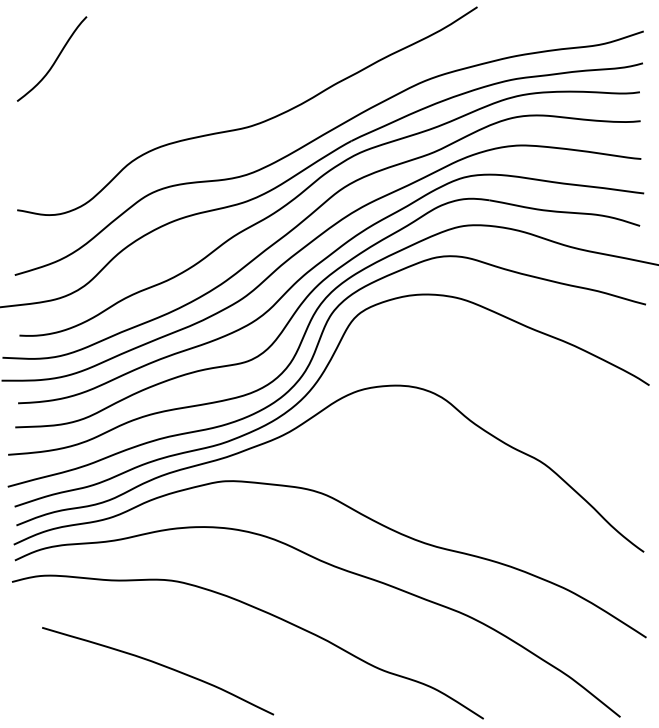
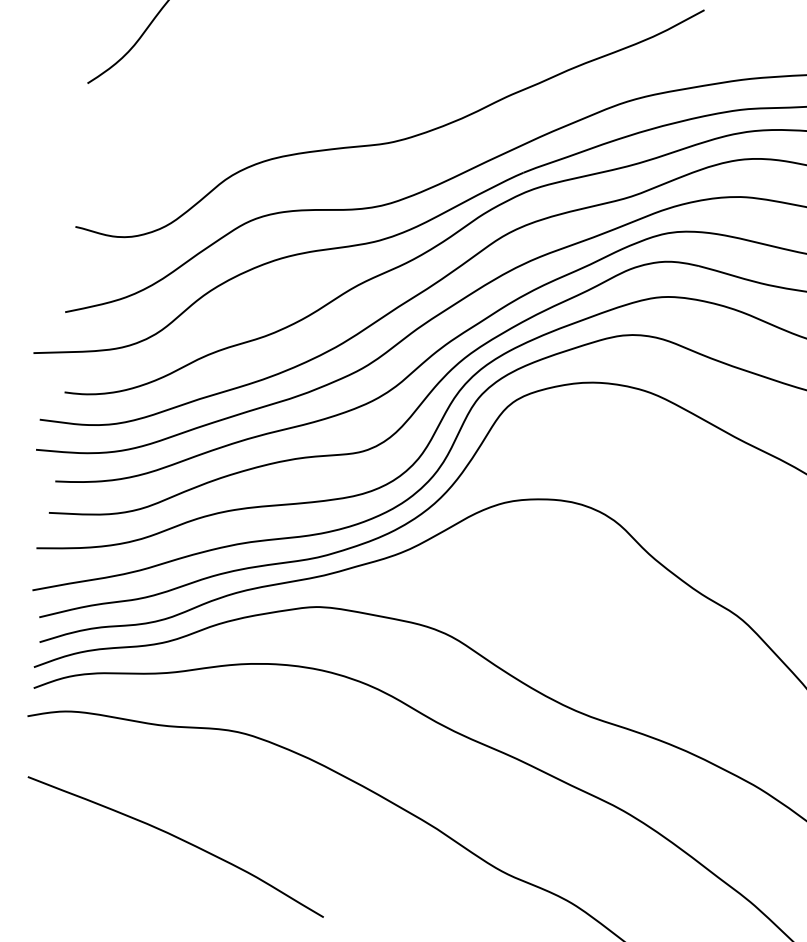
curve: (159, 665) -> (178, 839), moved

